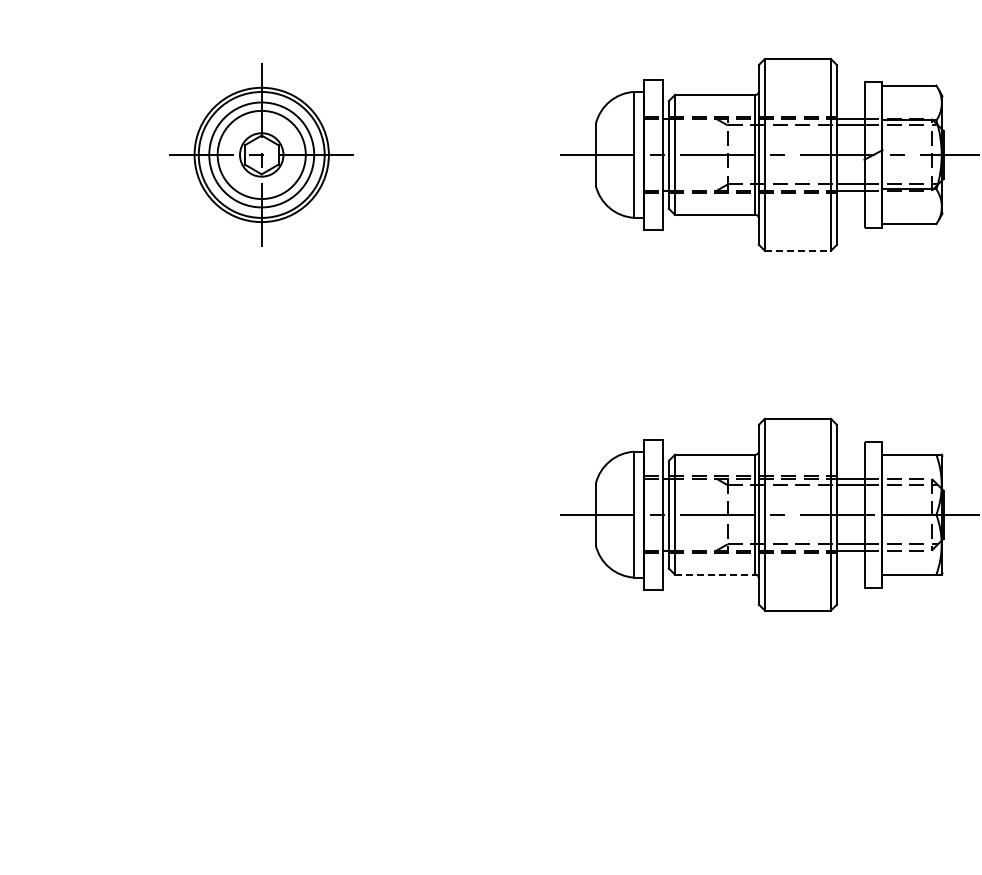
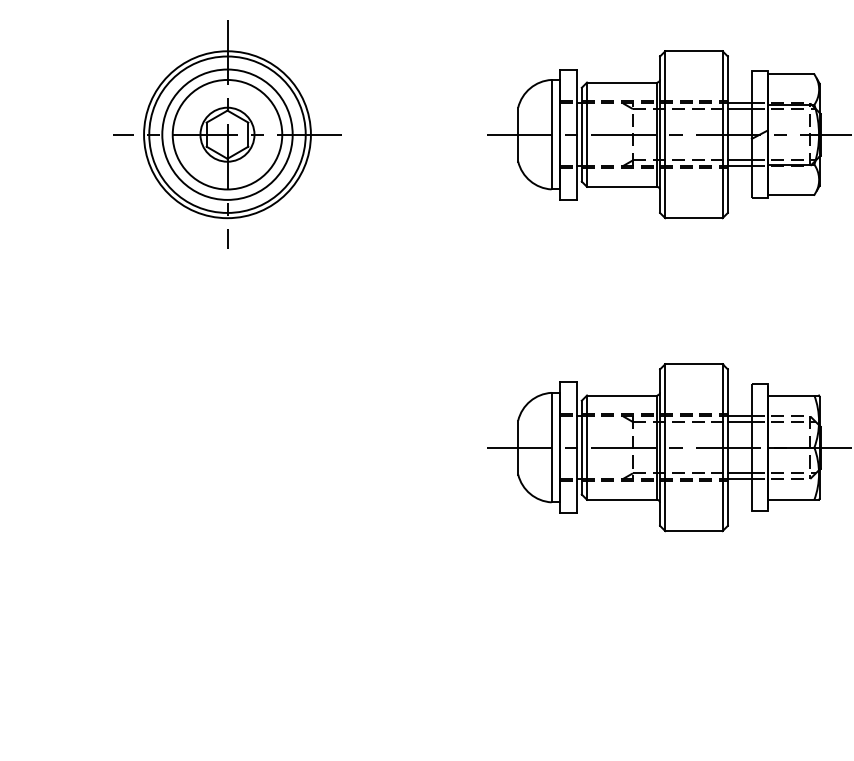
part: (261, 154) -> (227, 134), size x1.43
line: (797, 250) -> (693, 217), dashed -> solid
line: (715, 574) -> (622, 499), dashed -> solid

